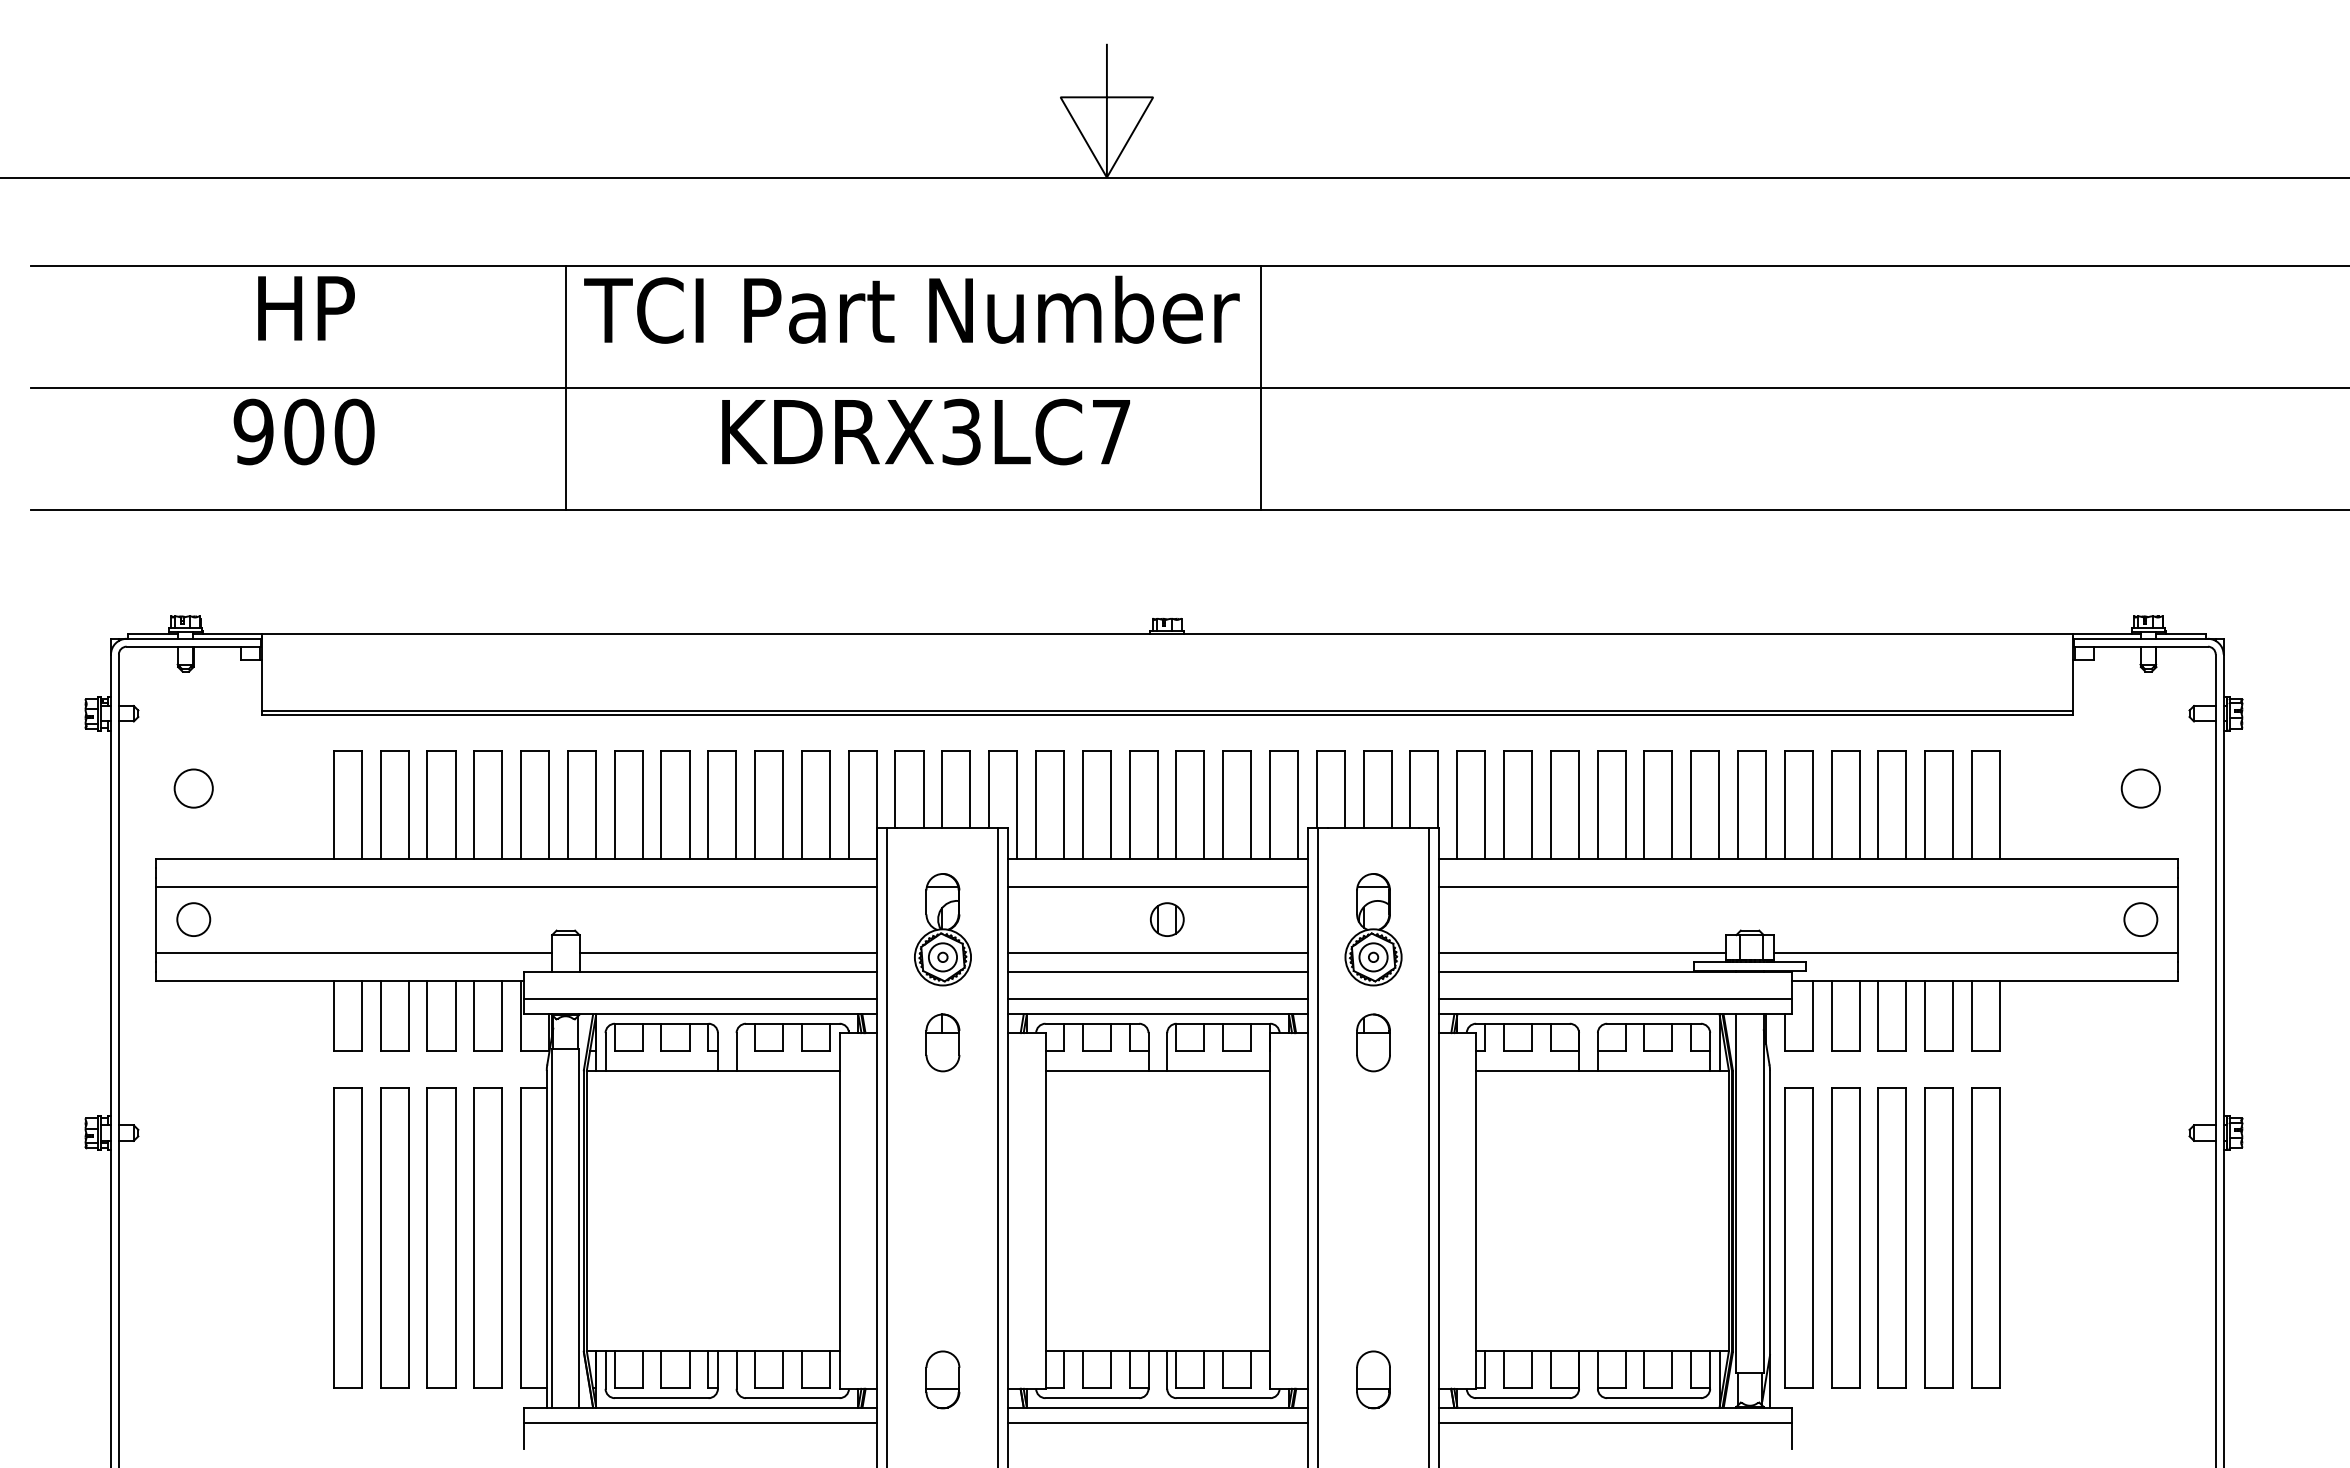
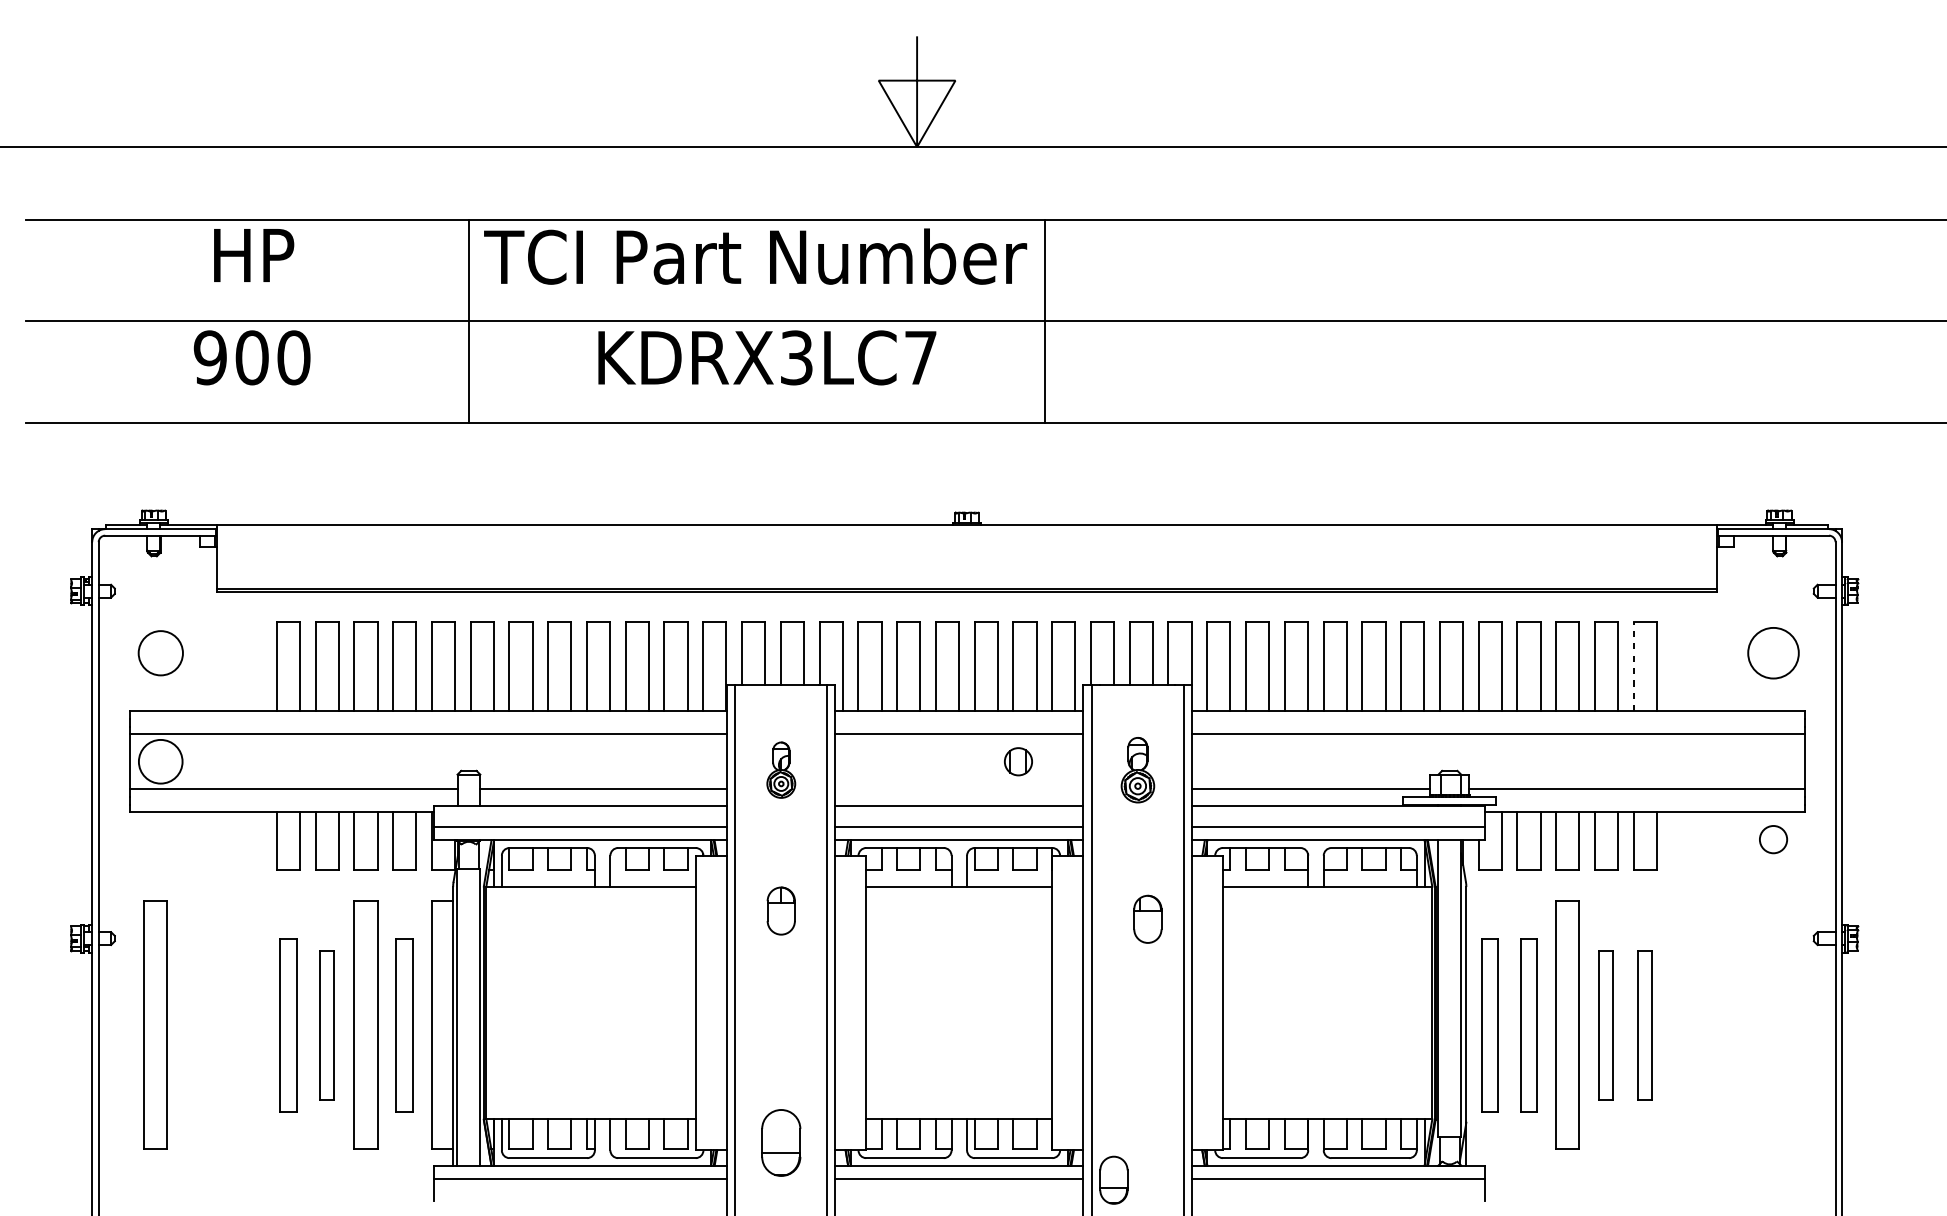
circle: (193, 788) -> (160, 653), size x1.4
circle: (2140, 788) -> (1773, 653), size x1.6
line: (1971, 805) -> (1633, 667), solid -> dashed
circle: (193, 919) -> (160, 761), size x1.6
part: (1167, 919) -> (1018, 761), moved
circle: (2140, 919) -> (1773, 839), moved
part: (942, 929) -> (780, 769), size x0.6
part: (1373, 929) -> (1137, 769), size x0.7
line: (1157, 952) -> (959, 788), removed
part: (942, 1042) -> (780, 910), moved
part: (1373, 1042) -> (1147, 919), moved
part: (187, 1237) -> (155, 1025), added
part: (347, 1237) -> (288, 1025), size x0.7
part: (394, 1237) -> (327, 1025), size x0.6
part: (487, 1237) -> (404, 1025), size x0.7
part: (1798, 1237) -> (1489, 1025), size x0.7
part: (1845, 1237) -> (1528, 1025), size x0.7
part: (1938, 1237) -> (1605, 1025), size x0.6
part: (1985, 1237) -> (1644, 1025), size x0.6
part: (942, 1379) -> (780, 1142), size x1.4
part: (1373, 1379) -> (1113, 1179), moved

